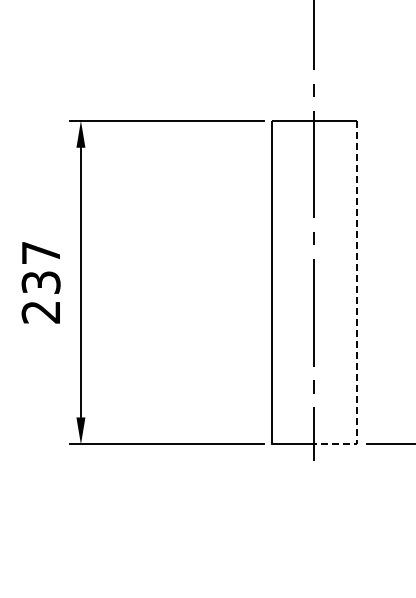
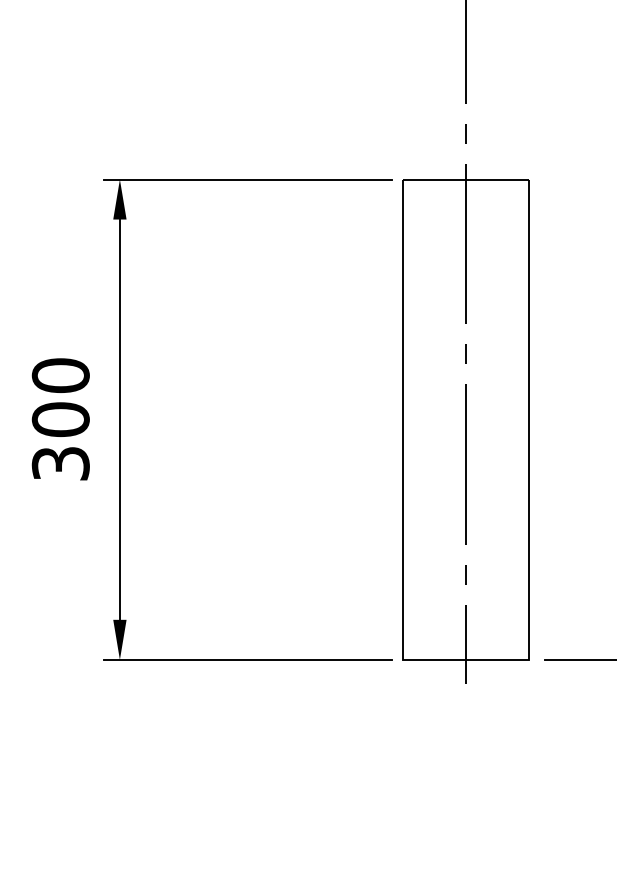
text: (40, 282) -> (59, 419), 237 -> 300
line: (356, 304) -> (528, 452), dashed -> solid

